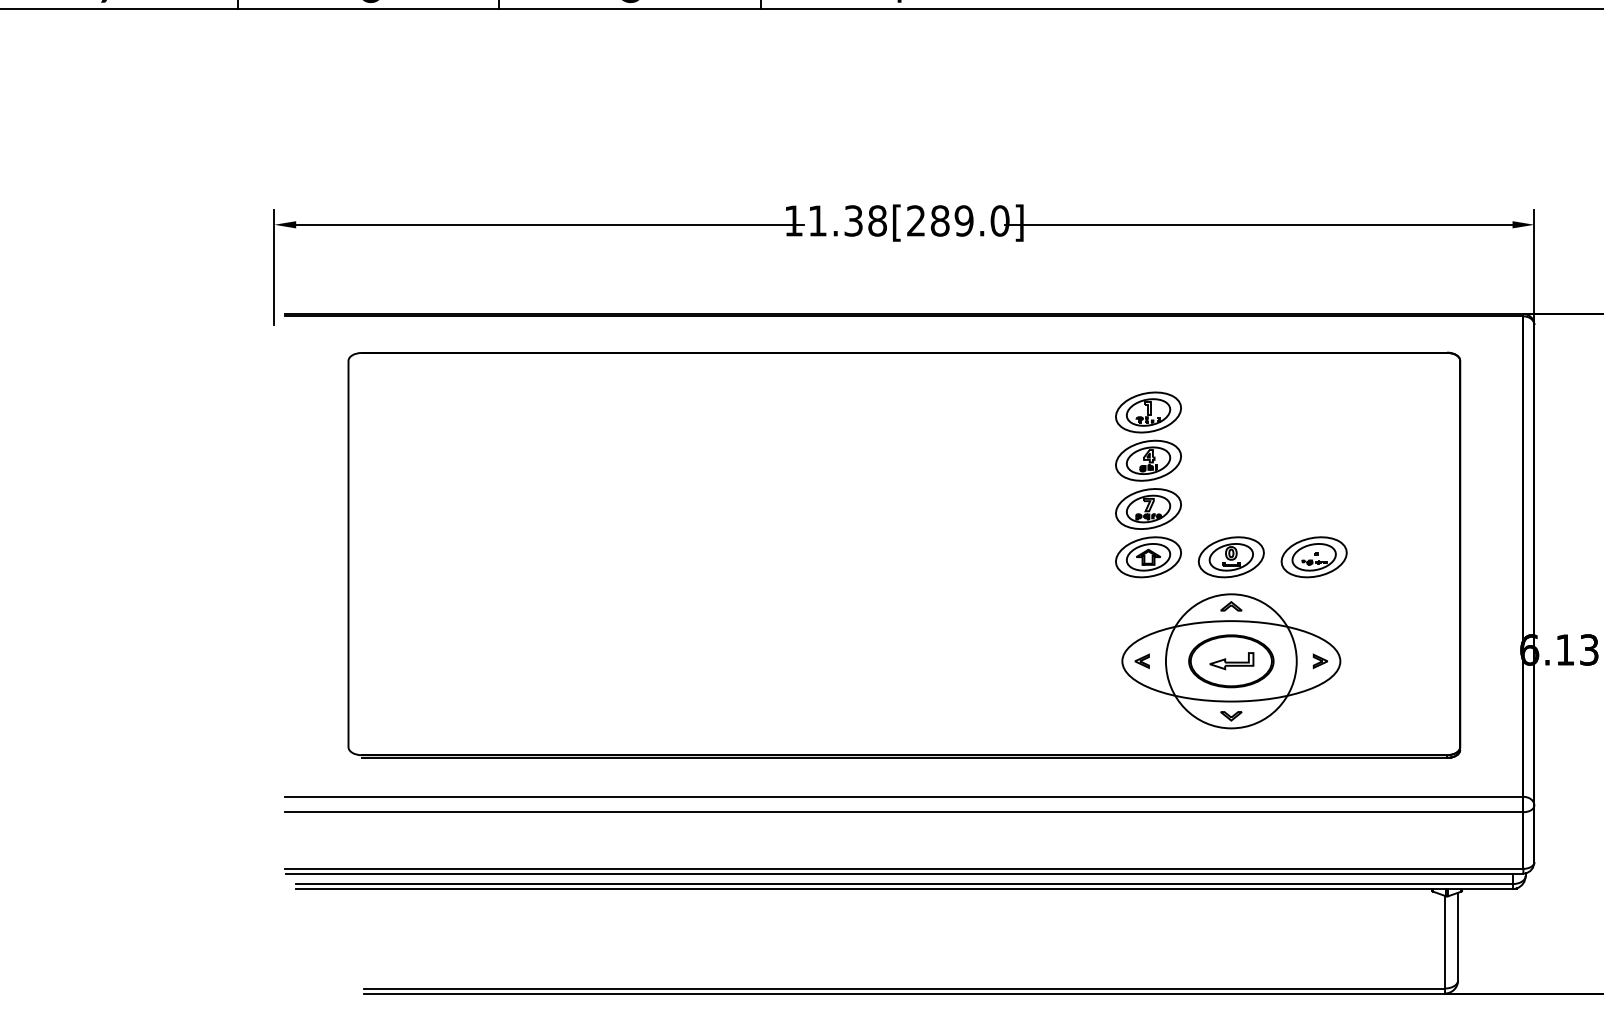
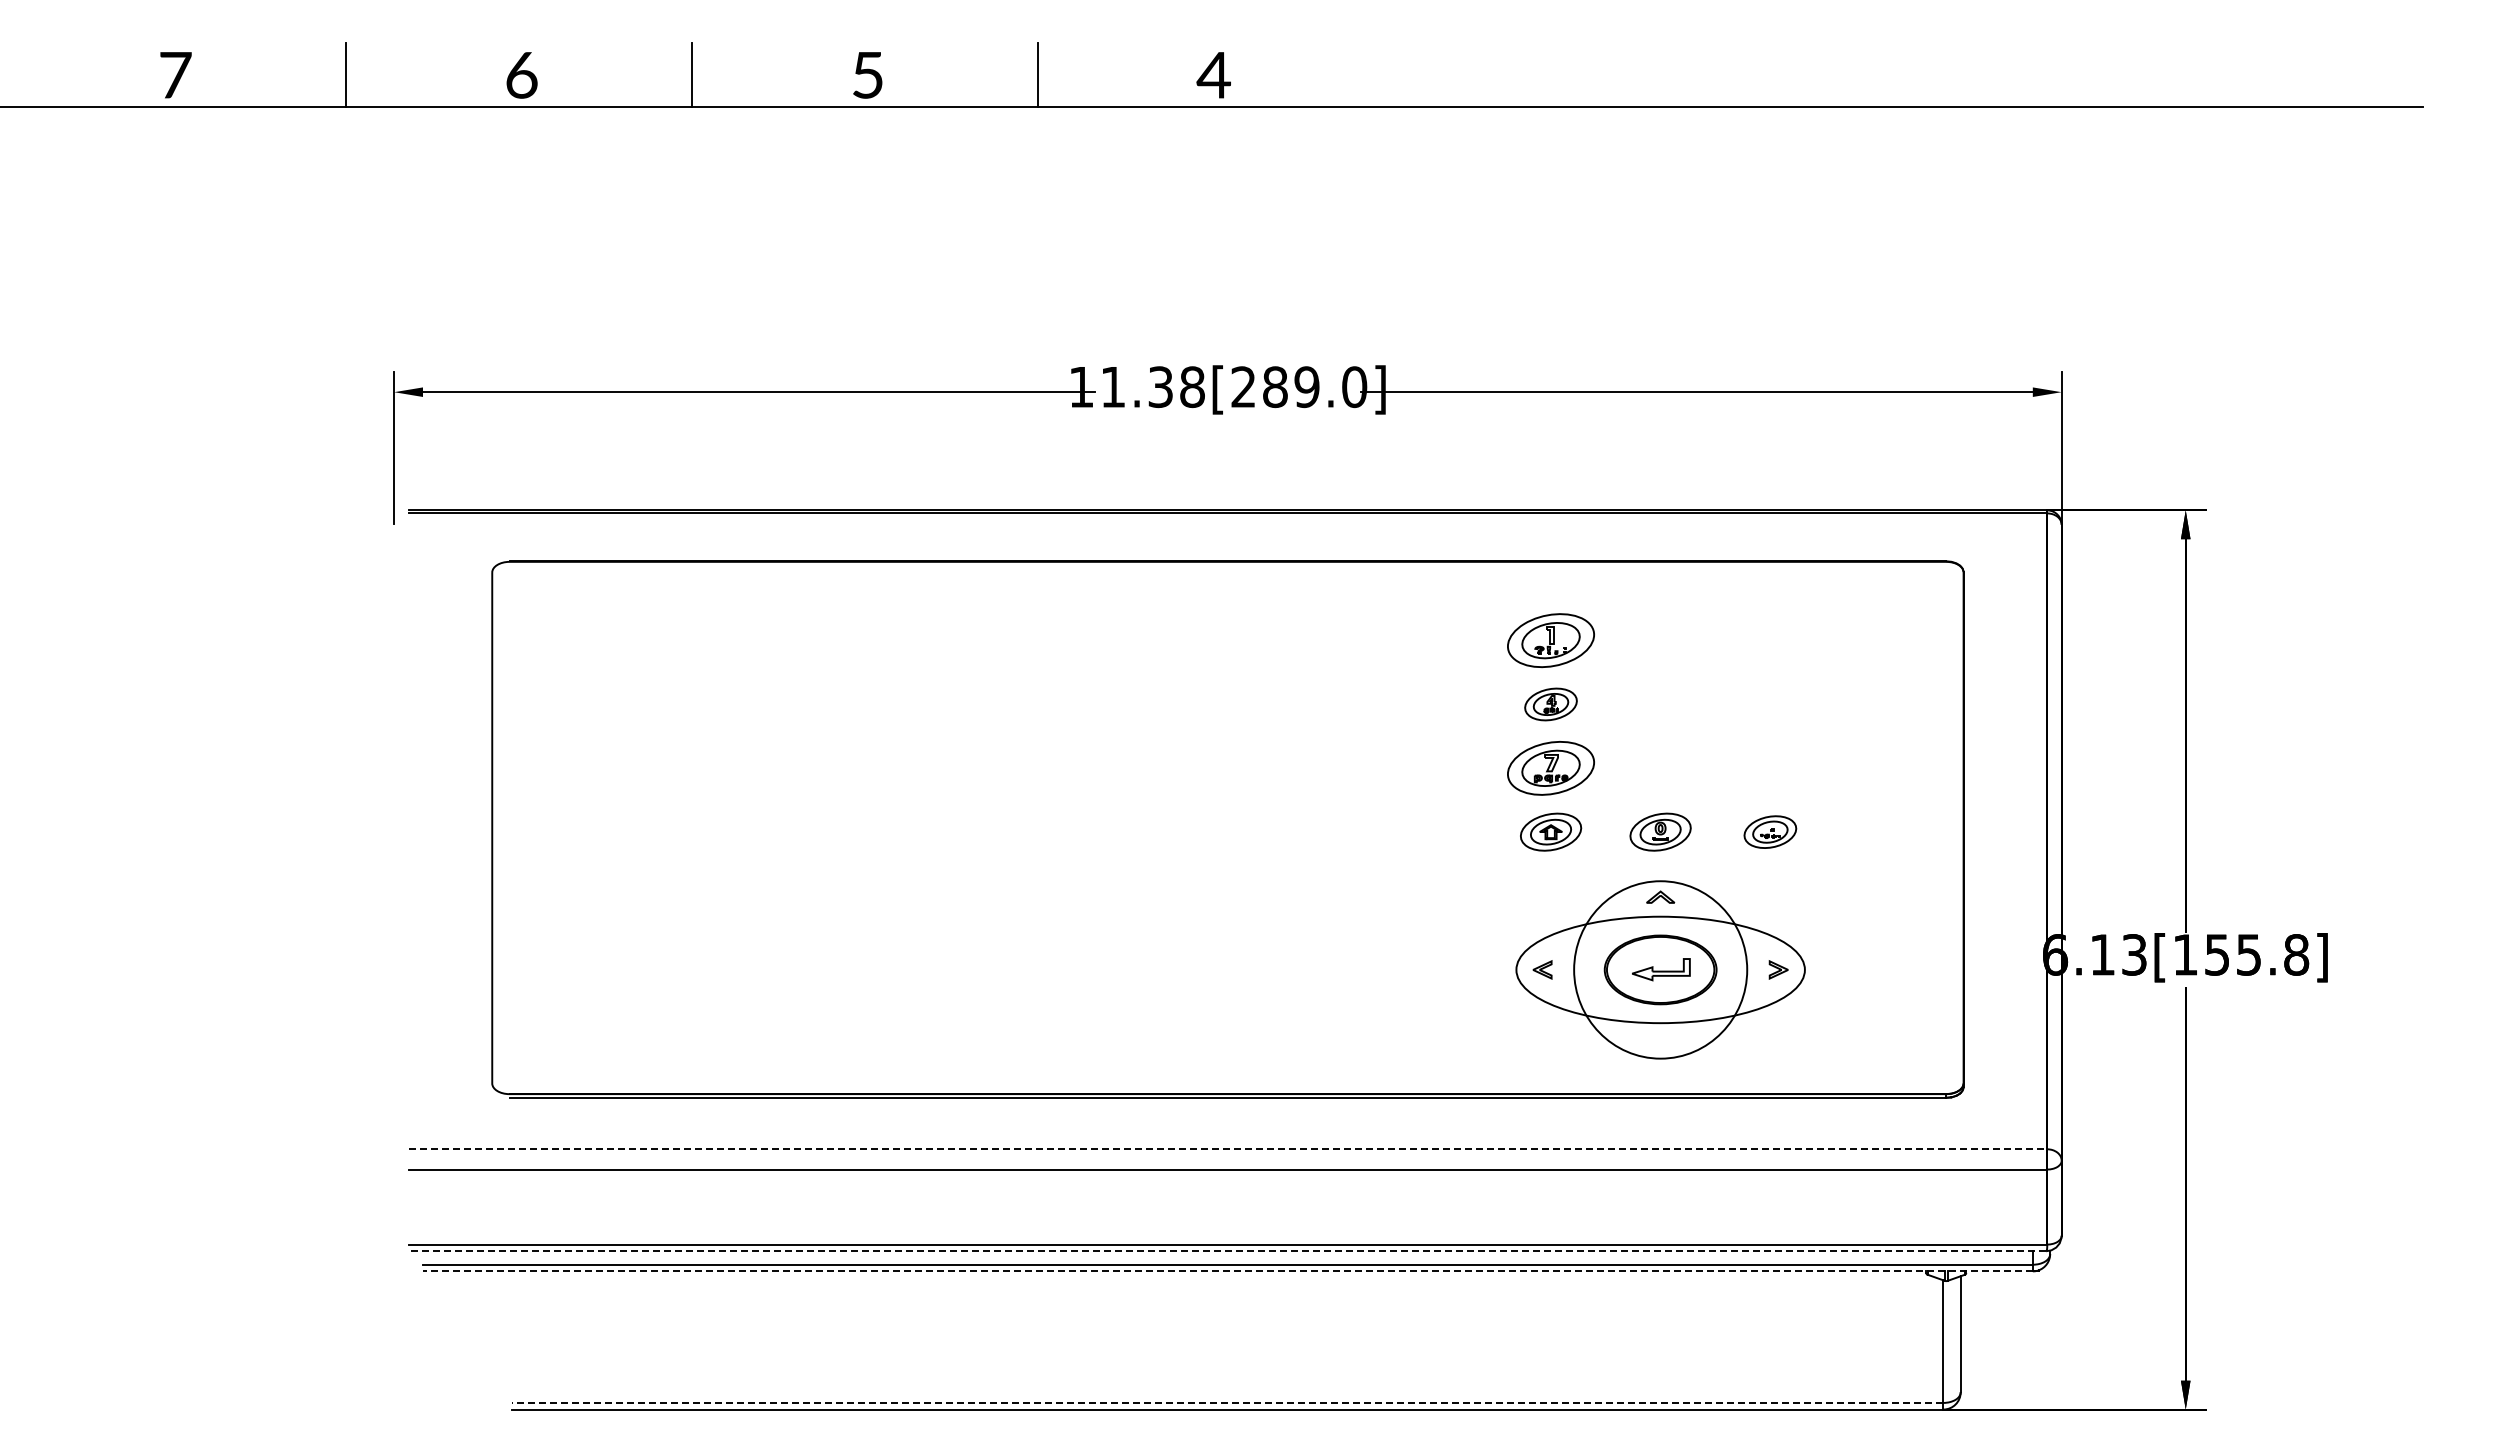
part: (1148, 460) -> (1550, 704), size x0.6
part: (1148, 556) -> (1550, 831), size x0.7
part: (1231, 556) -> (1660, 831), size x0.7
part: (1314, 556) -> (1770, 831), size x0.6
part: (1231, 716) -> (1660, 1042), removed
line: (904, 797) -> (1228, 1149), solid -> dashed
line: (904, 874) -> (1227, 1251), solid -> dashed
line: (904, 889) -> (1227, 1271), solid -> dashed
line: (904, 988) -> (1227, 1402), solid -> dashed

